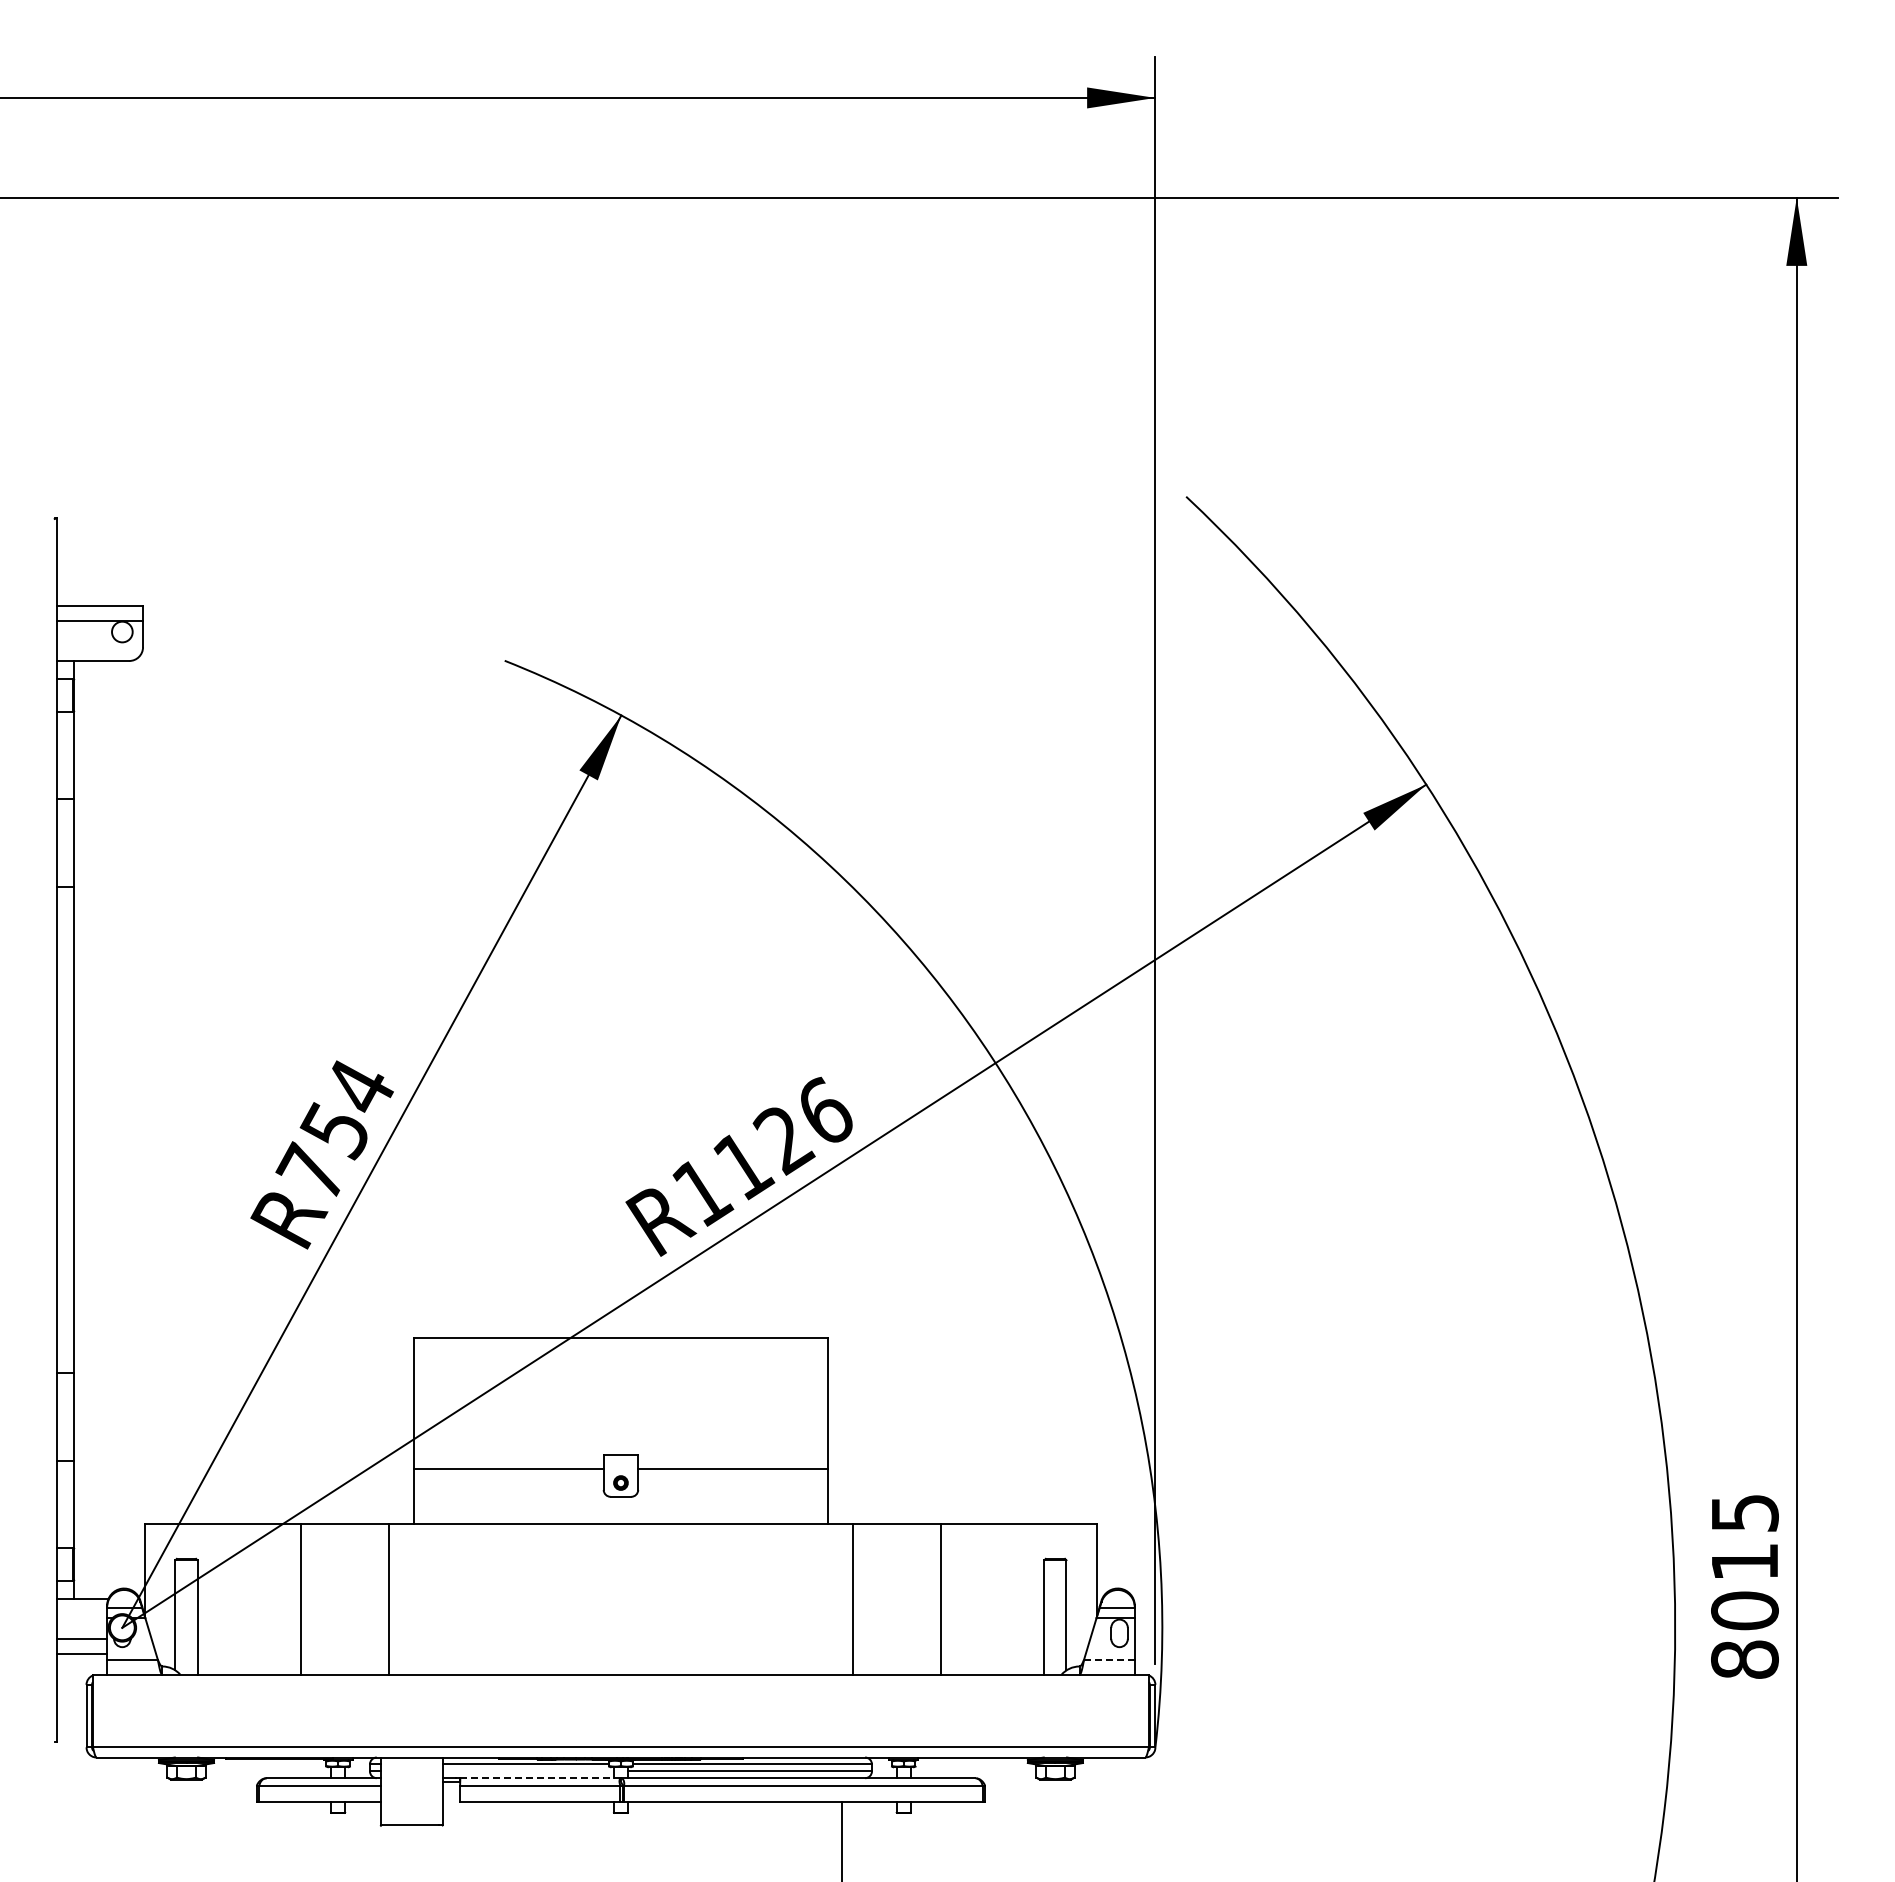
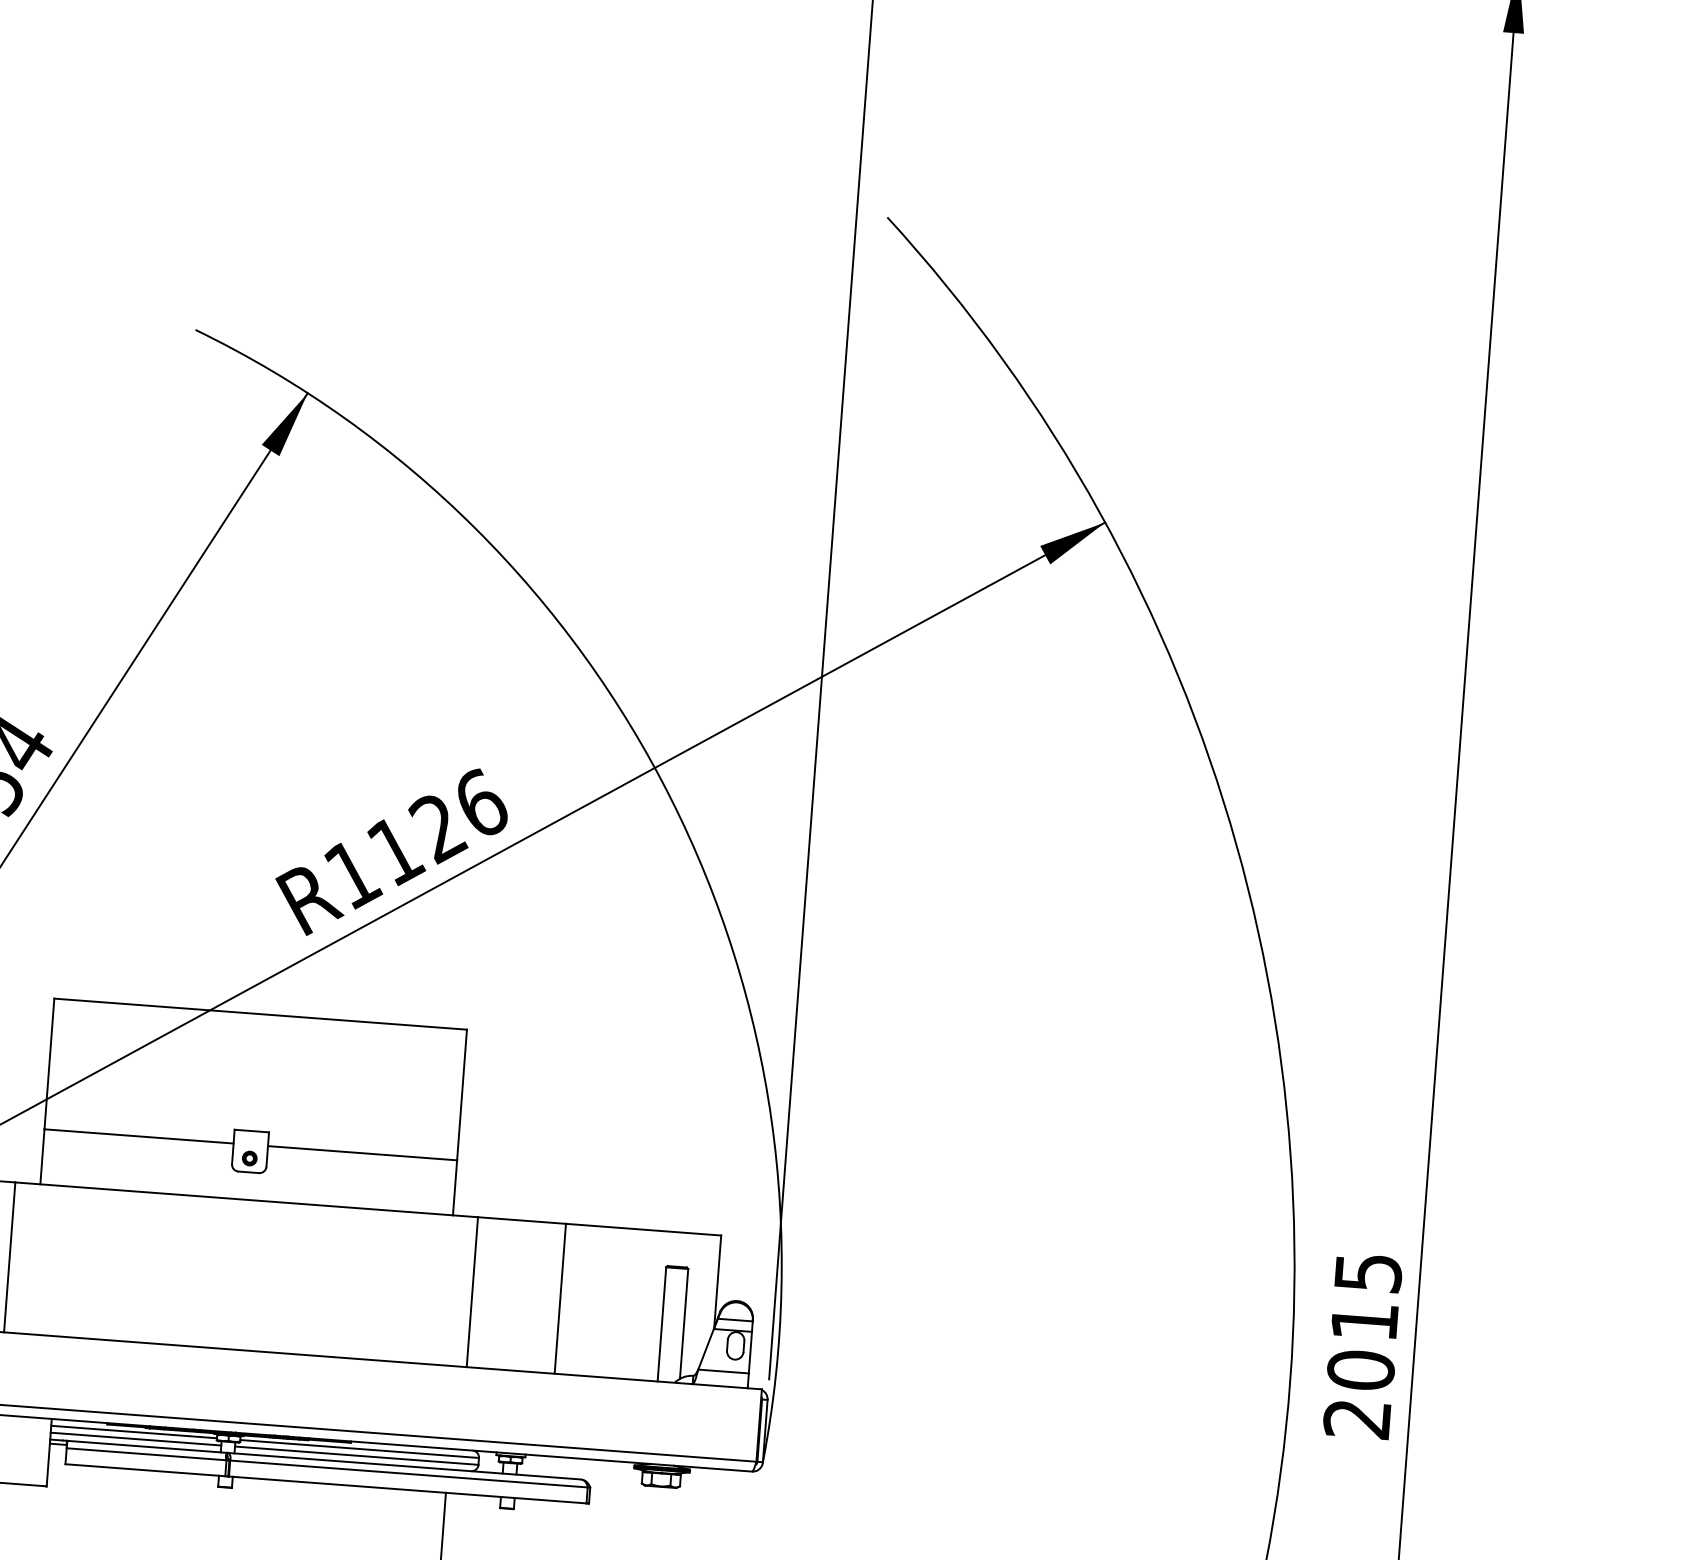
line: (1109, 1659) -> (723, 1371), dashed -> solid
text: (1744, 1659) -> (1356, 1418), 8015 -> 2015
line: (528, 1771) -> (135, 1439), added
line: (540, 1778) -> (147, 1447), dashed -> solid

